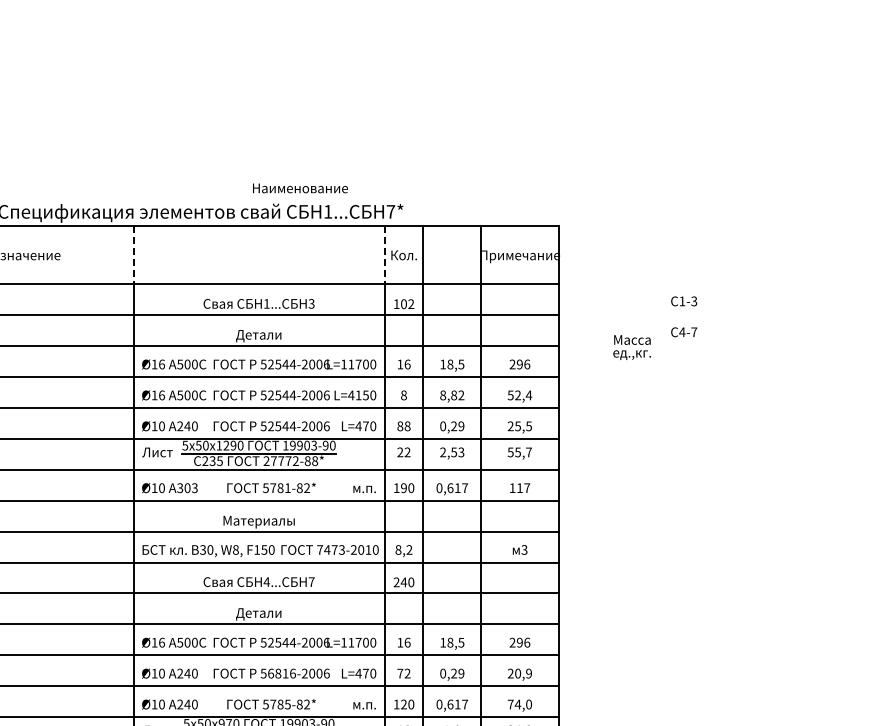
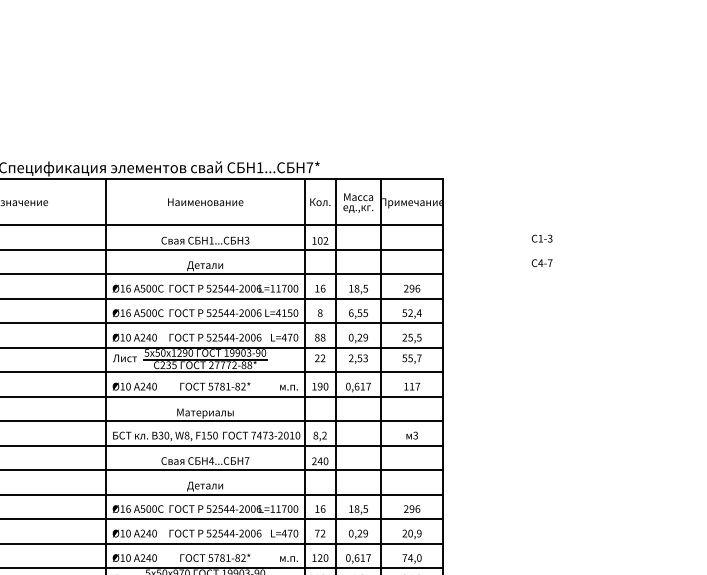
text: (300, 188) -> (205, 202), moved
line: (133, 255) -> (105, 202), dashed -> solid
line: (384, 255) -> (304, 202), dashed -> solid
text: (631, 347) -> (357, 203), moved
text: (452, 395) -> (358, 313), 8,82 -> 6,55
text: (187, 488) -> (148, 386), A303 -> A240
text: (282, 673) -> (223, 533), 56816-2006 -> 52544-2006
text: (287, 704) -> (227, 558), 5785-82* -> 5781-82*

